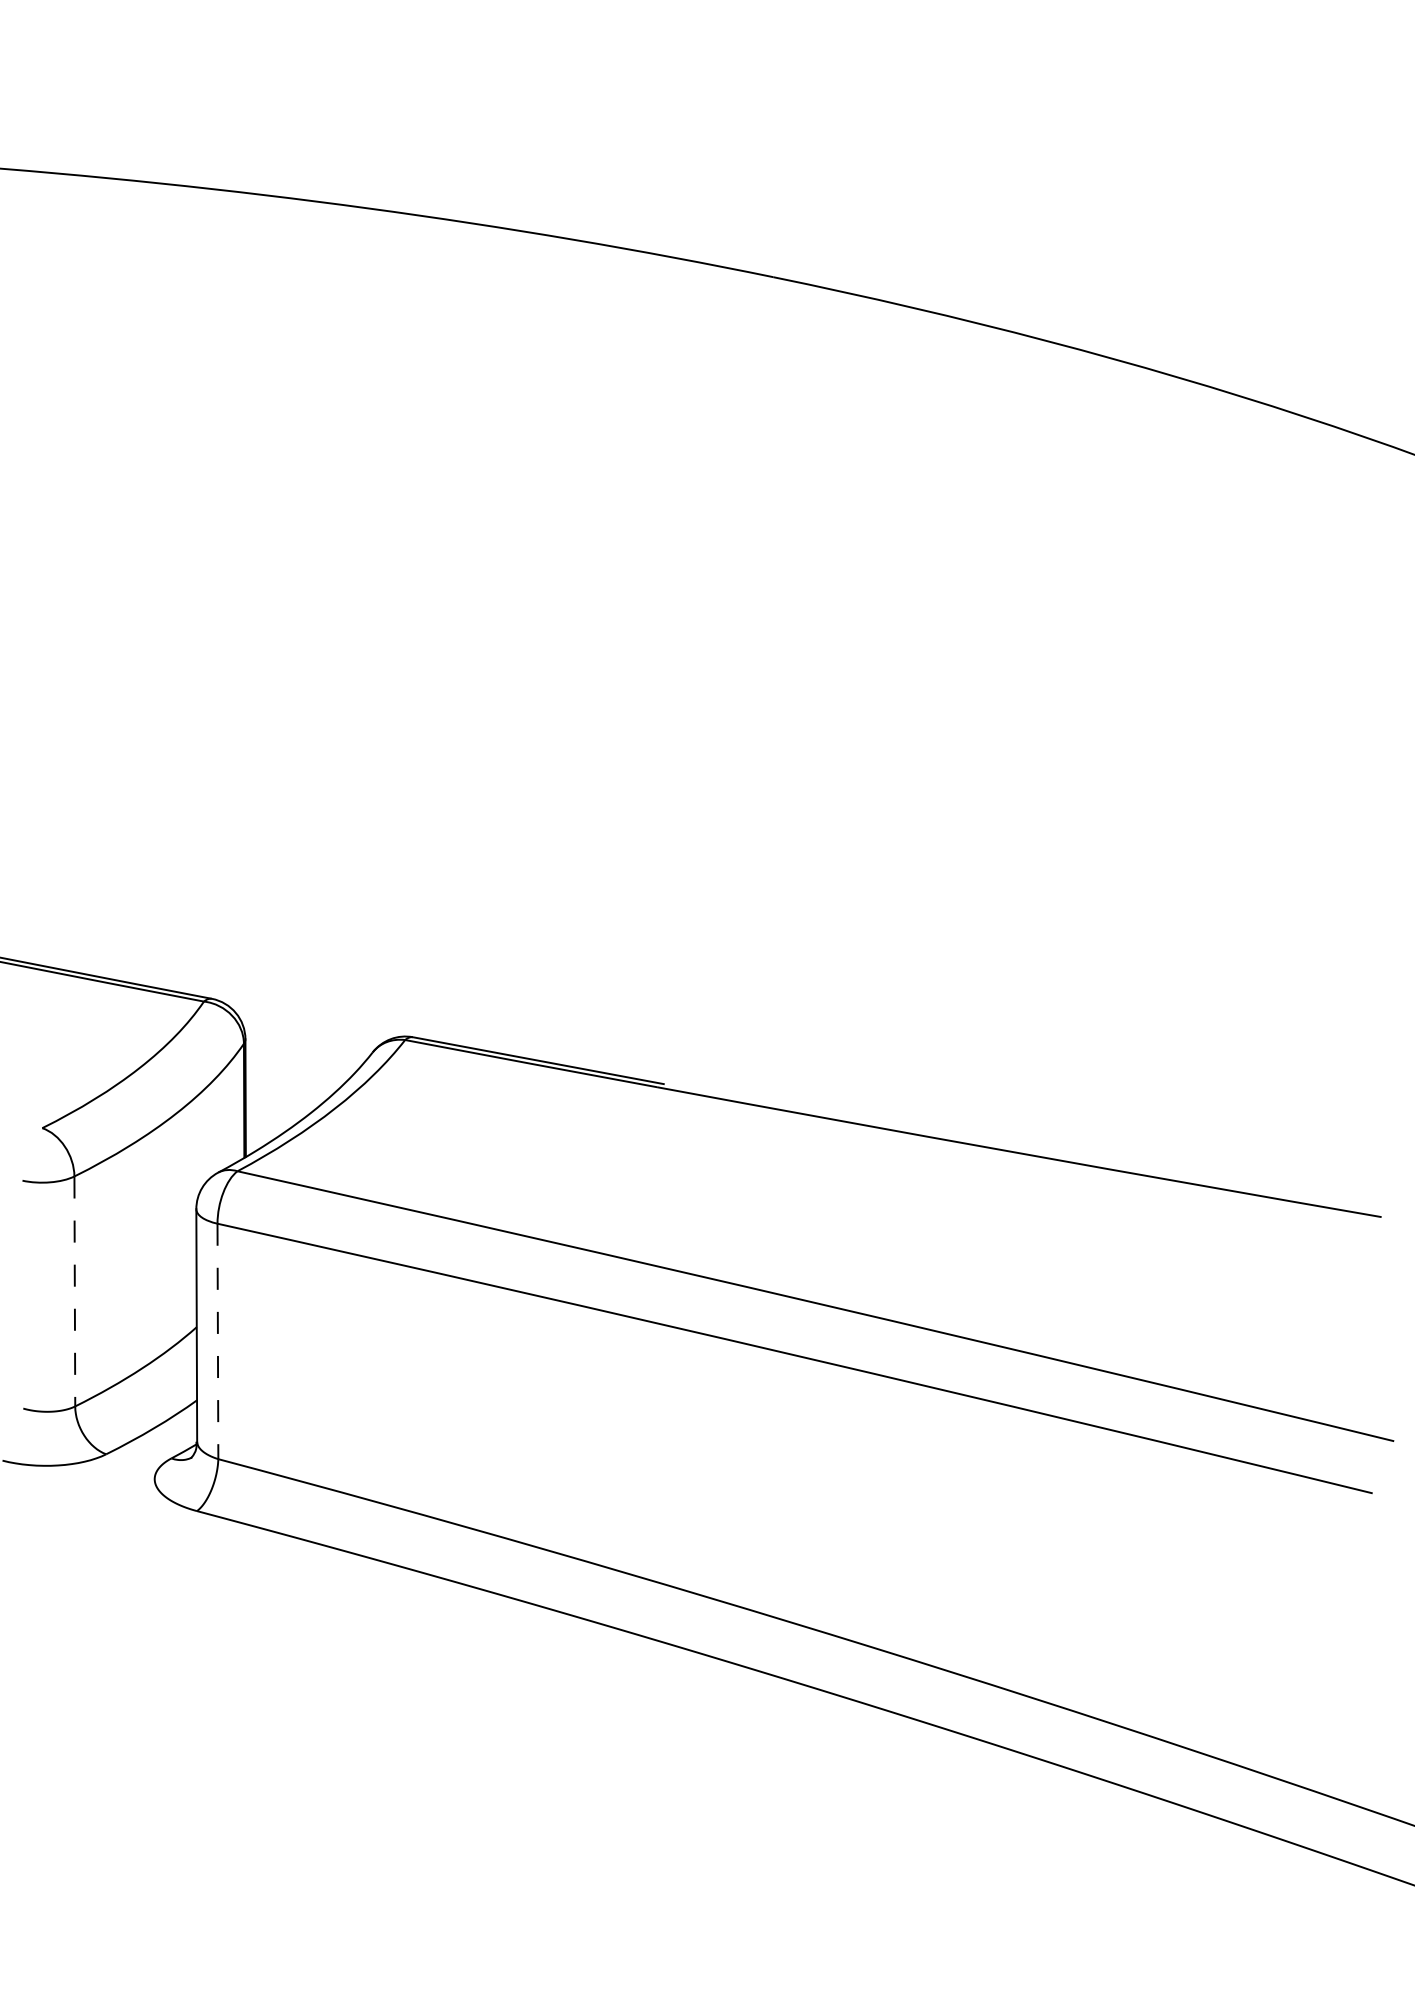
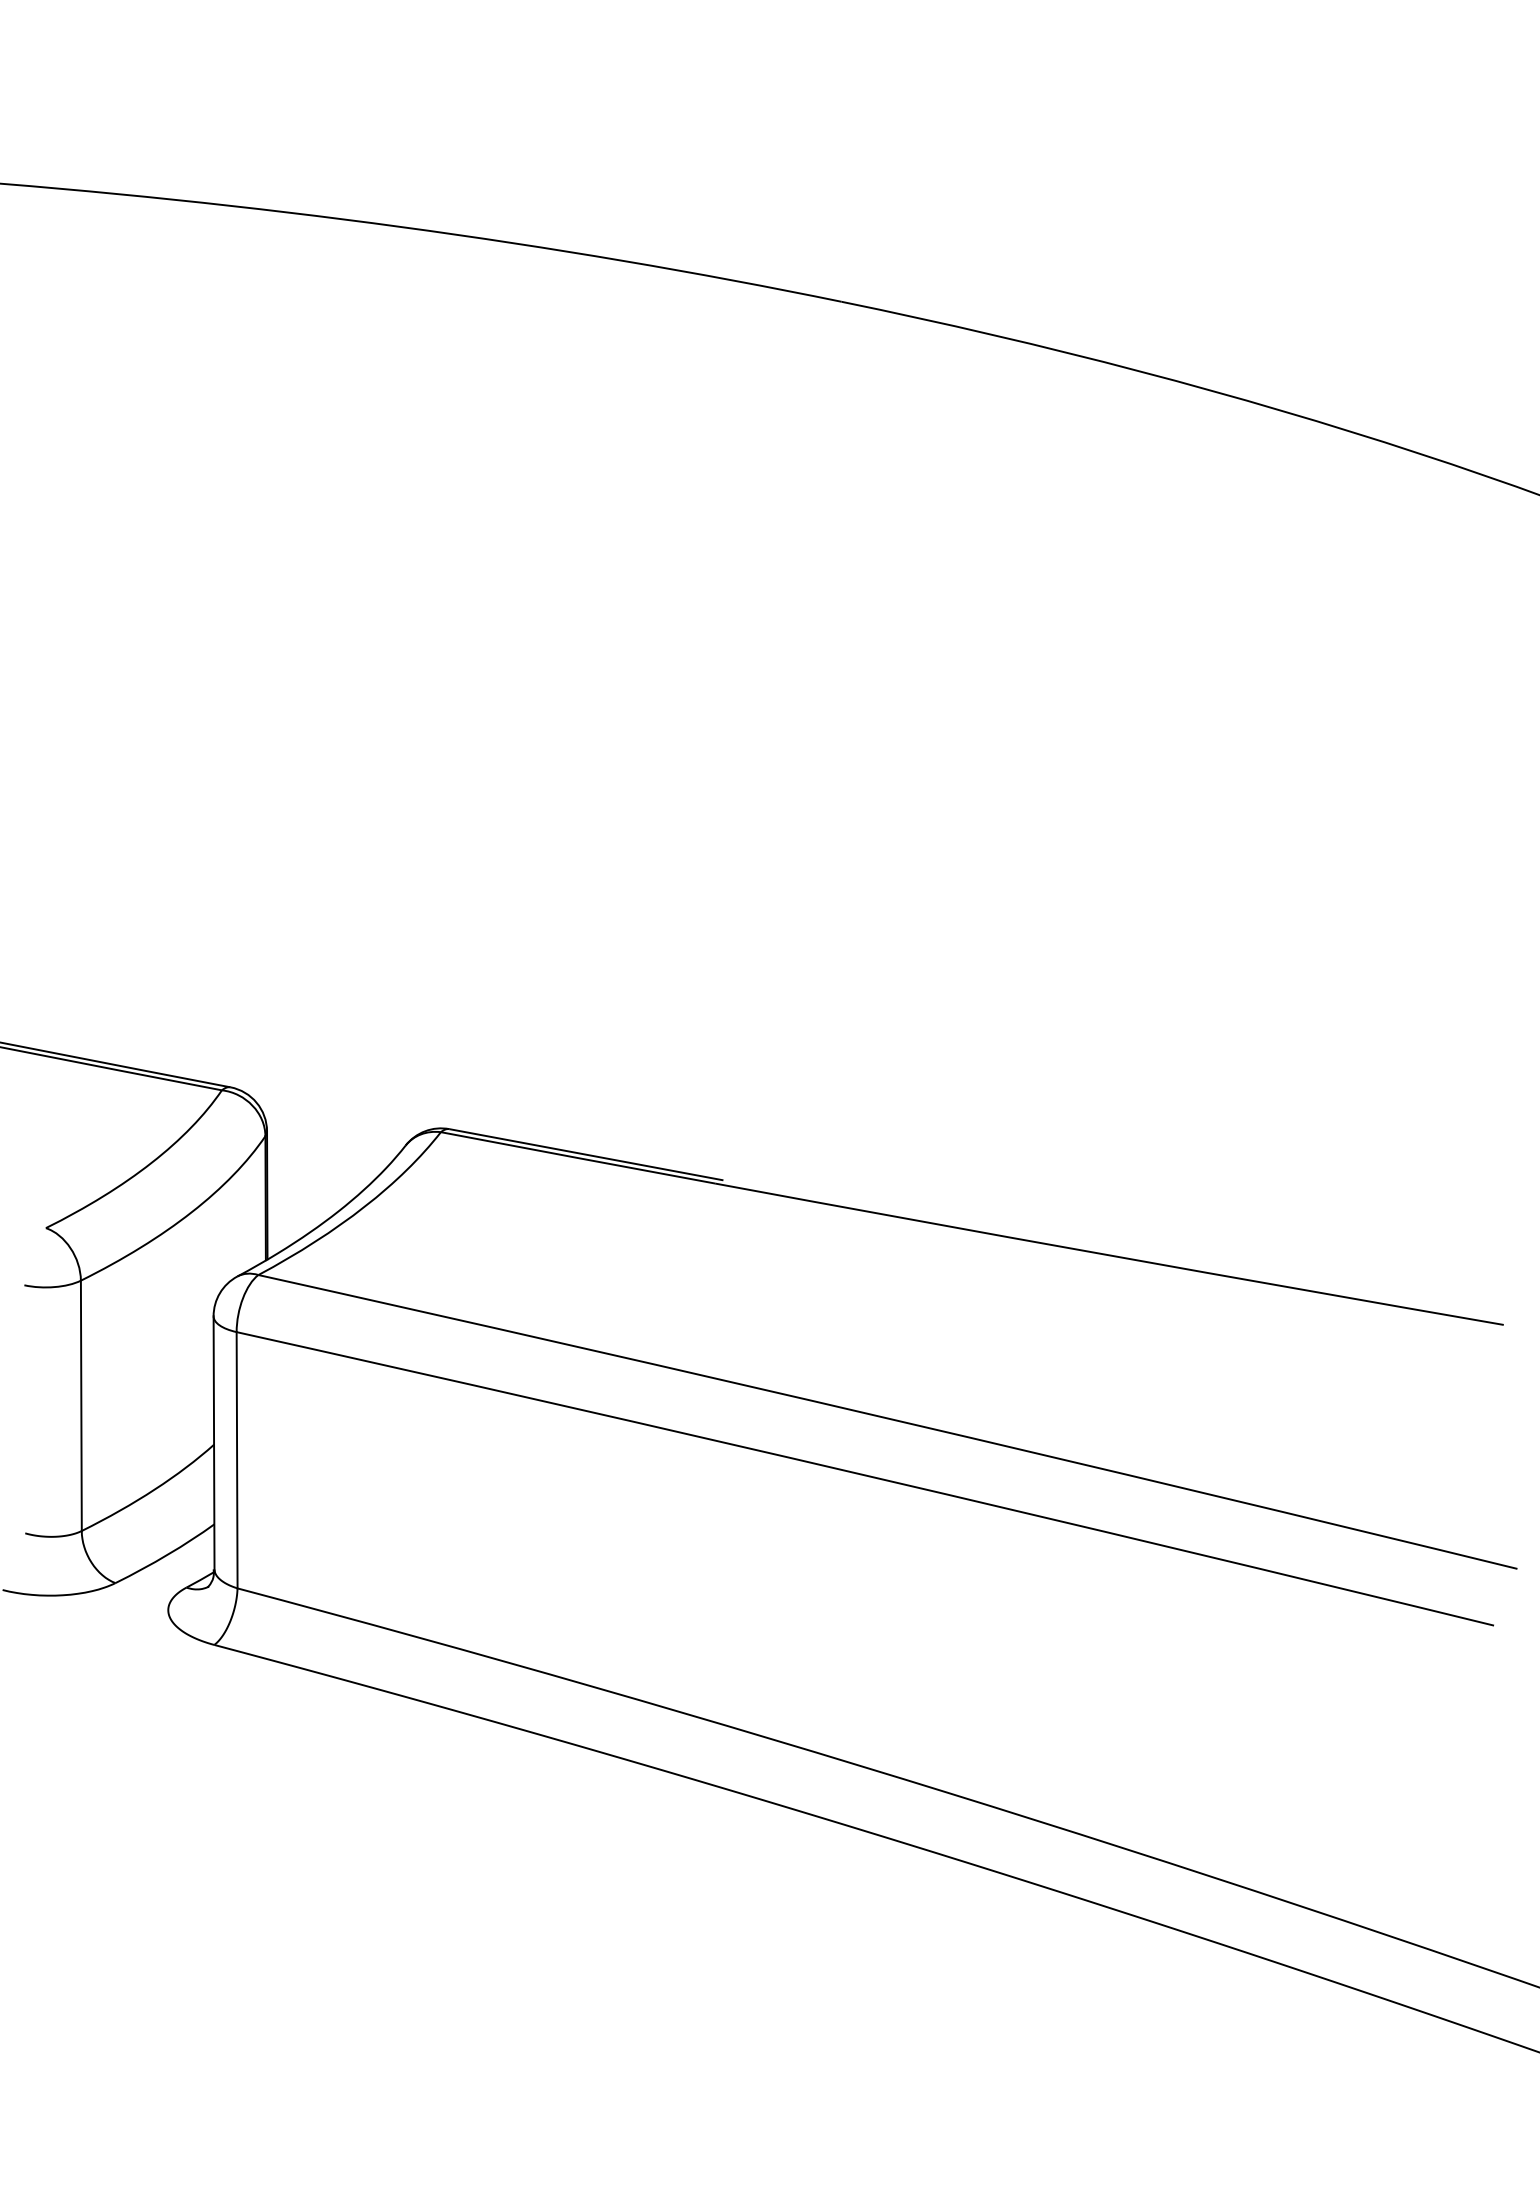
line: (74, 1291) -> (80, 1405), dashed -> solid
line: (217, 1341) -> (236, 1460), dashed -> solid

